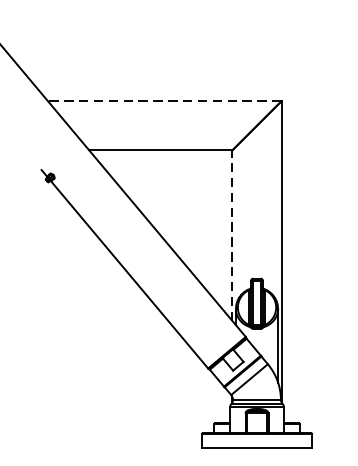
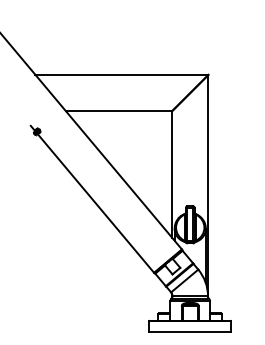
line: (164, 100) -> (121, 74), dashed -> solid
line: (233, 235) -> (172, 174), dashed -> solid

